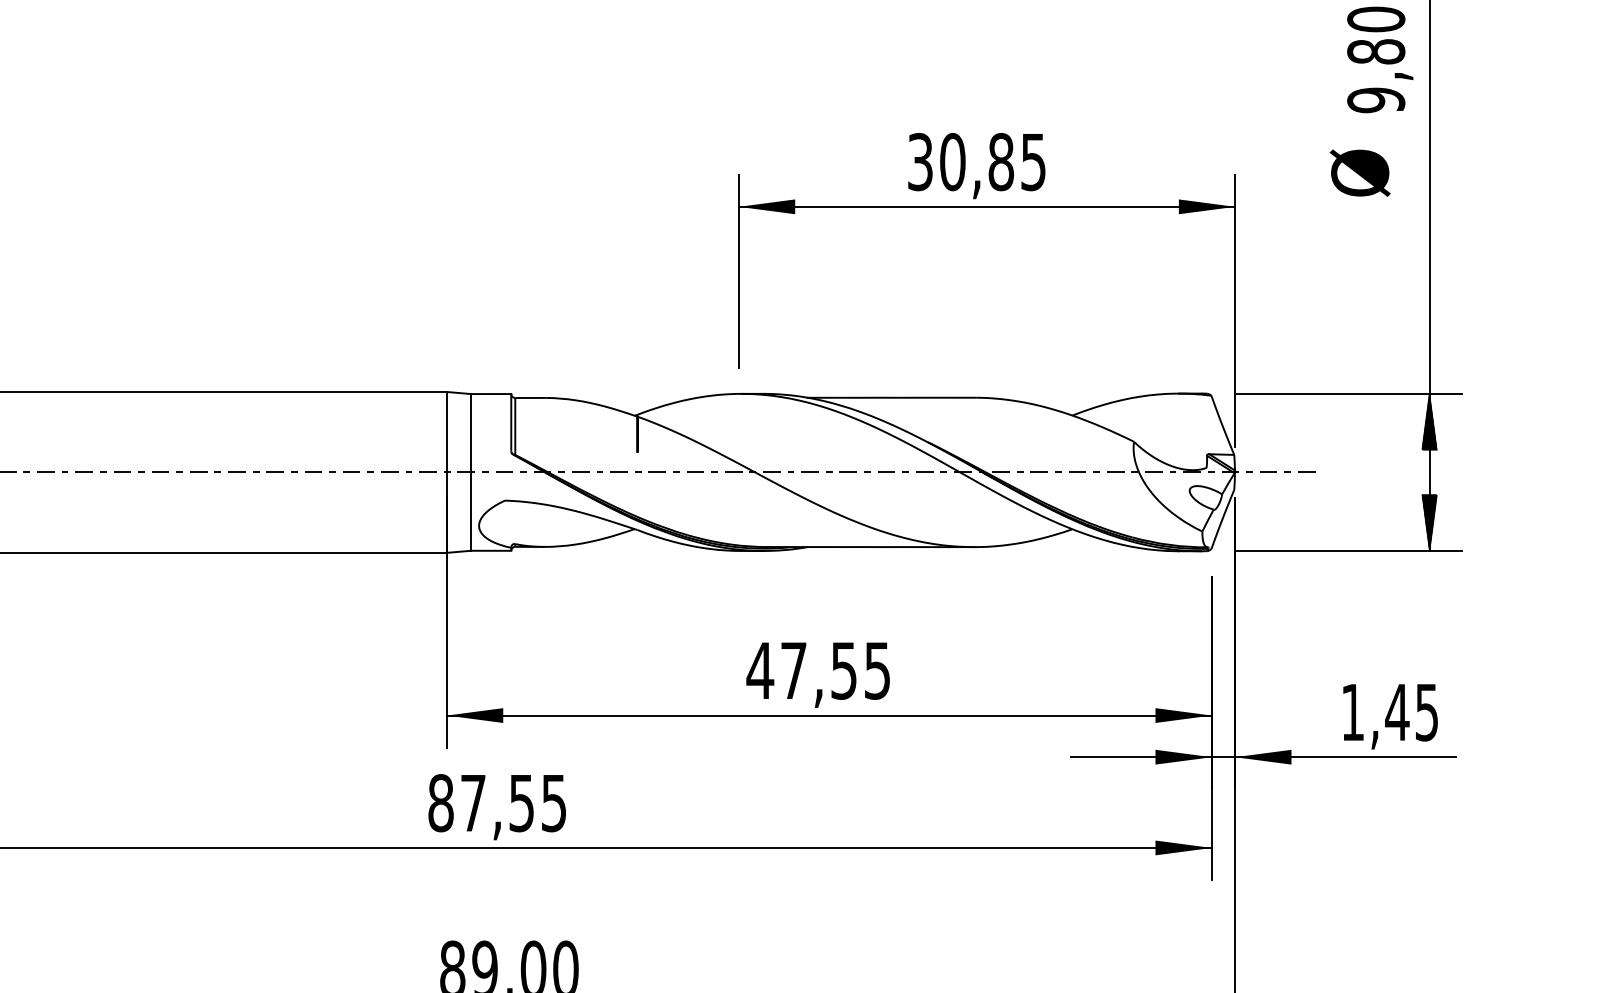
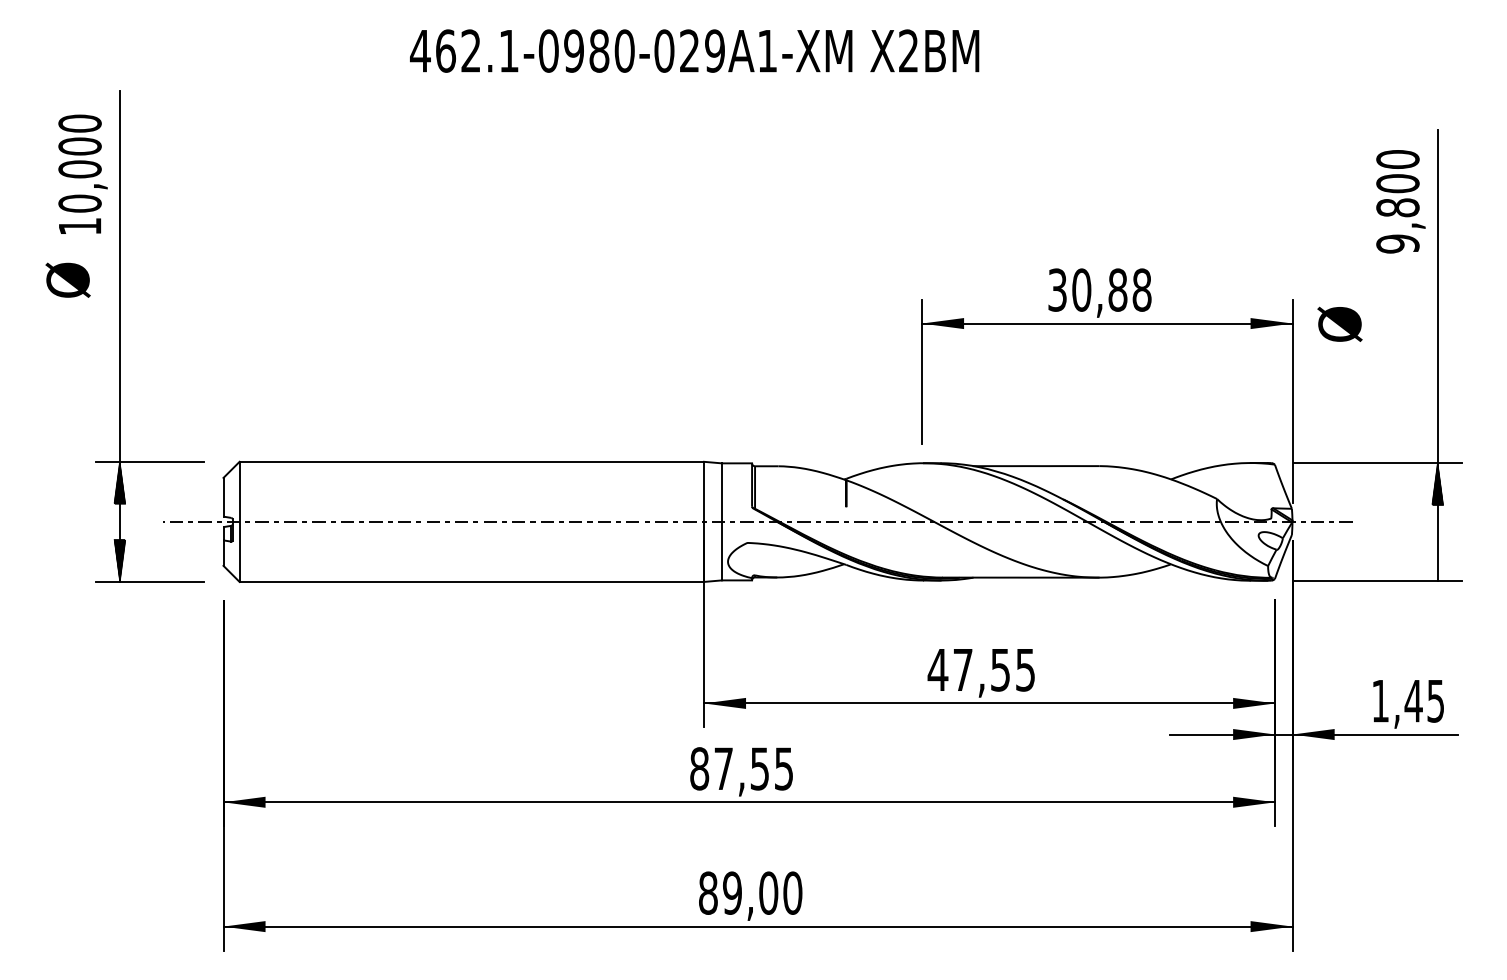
text: (1032, 161) -> (1141, 289), 30,85 -> 30,88
text: (1359, 171) -> (1339, 323), moved
hatch: (1429, 522) -> (1437, 559), removed

